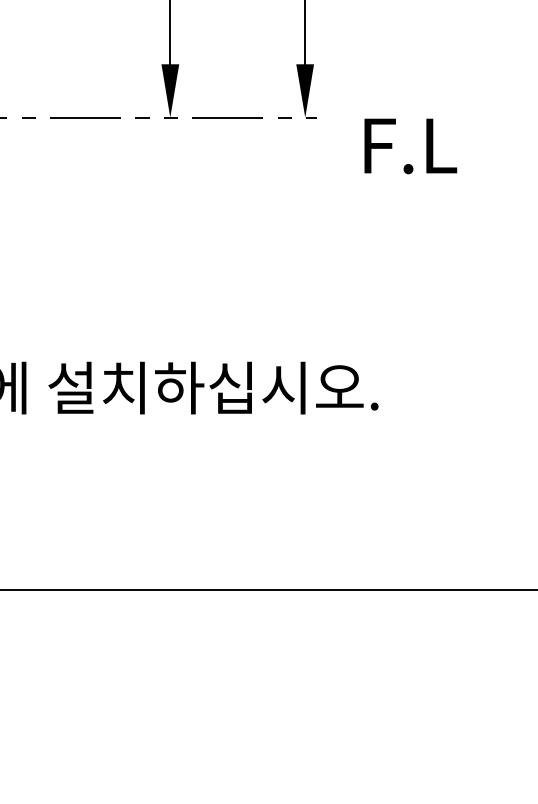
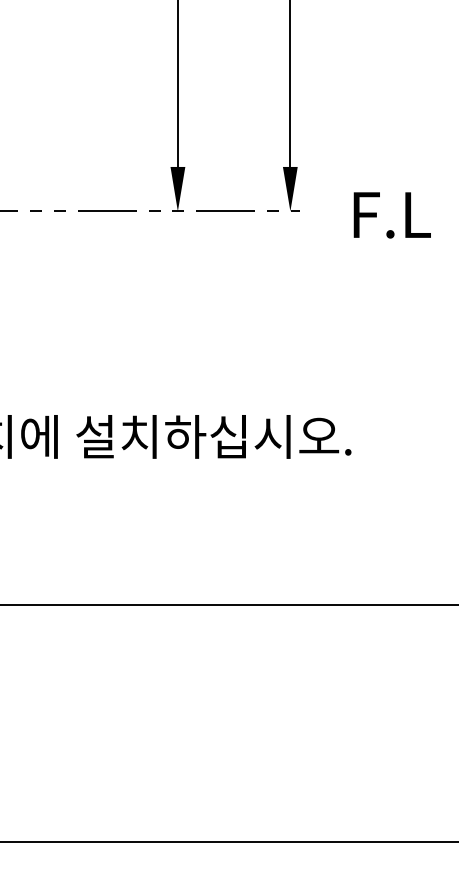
text: (409, 146) -> (391, 215), moved

